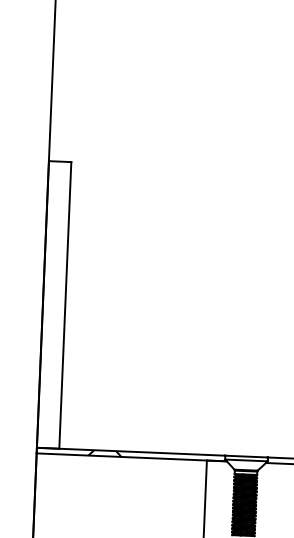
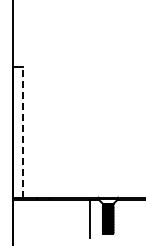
line: (64, 303) -> (22, 131), solid -> dashed

